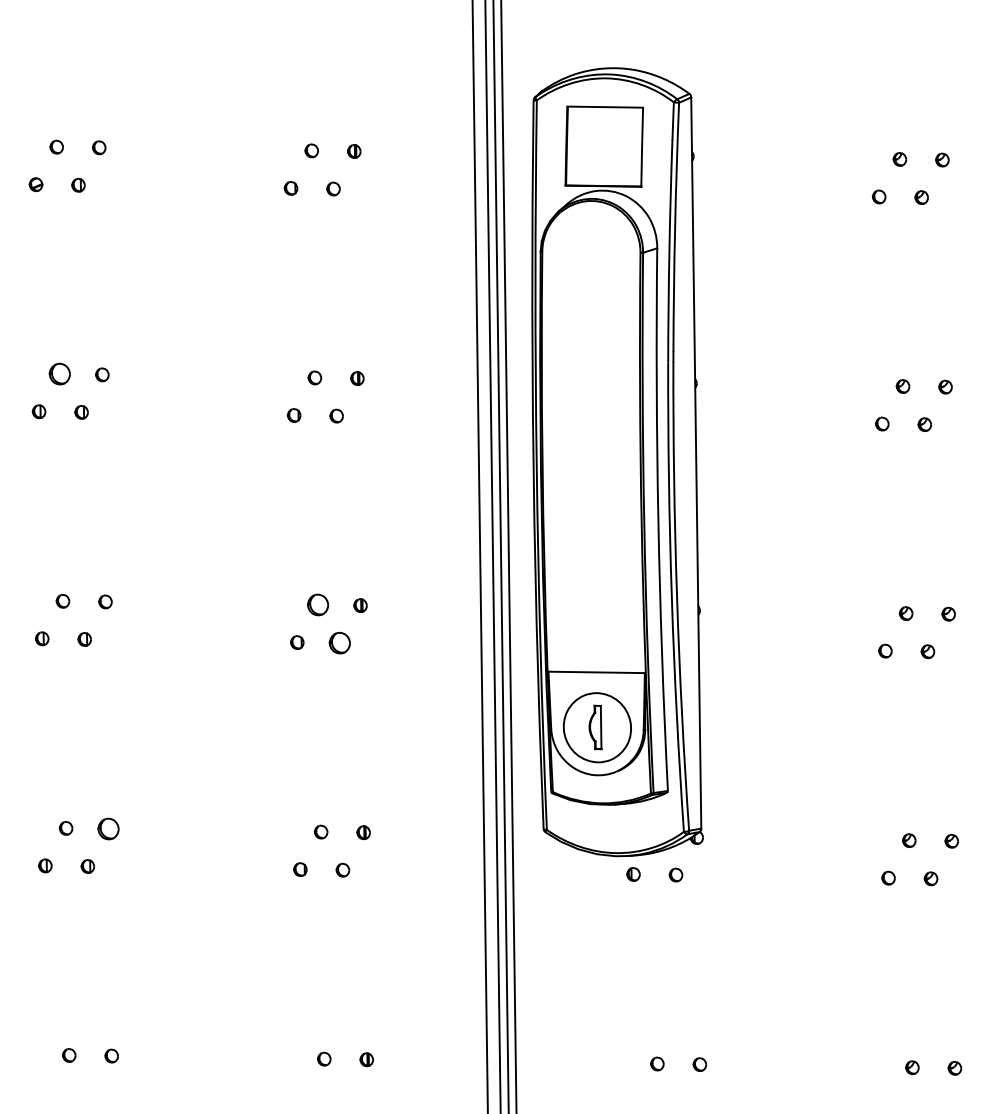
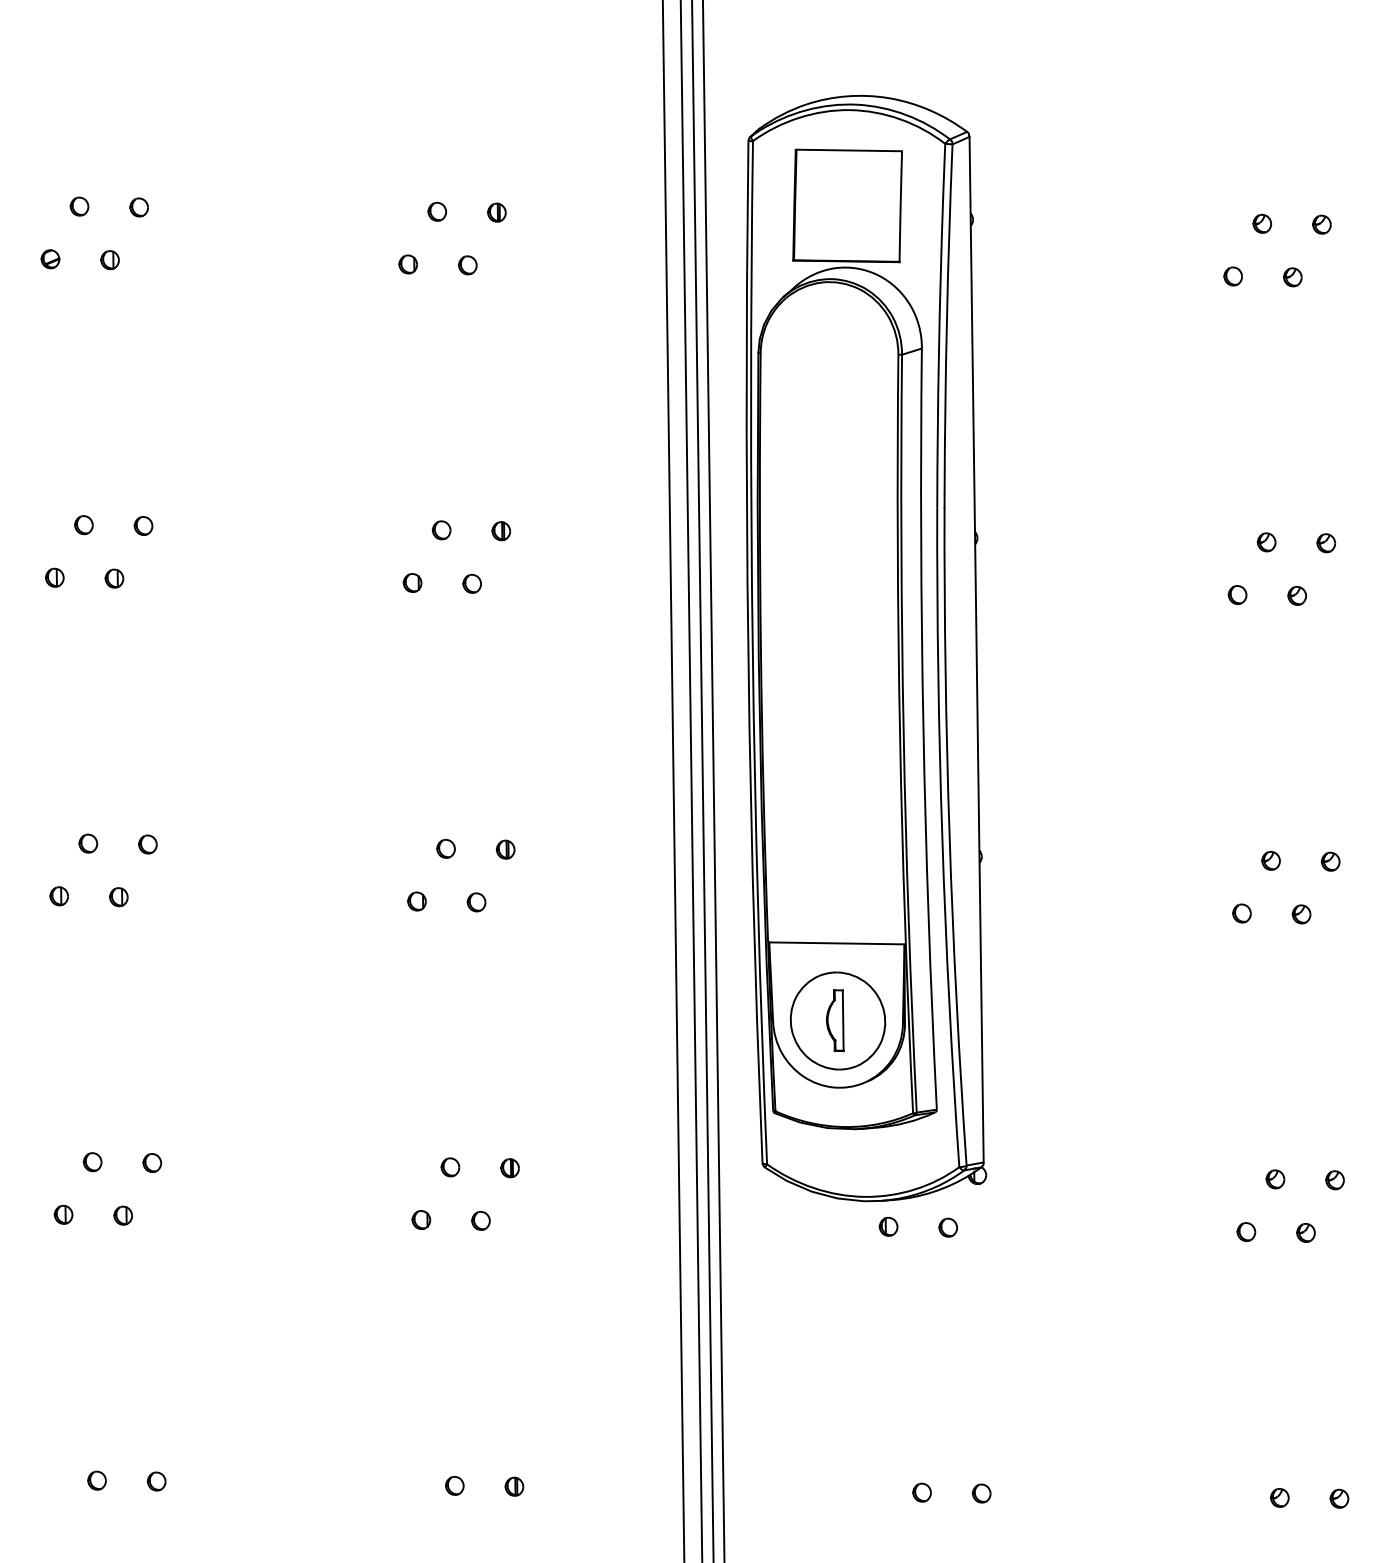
part: (59, 374) -> (83, 525), size x0.62
part: (317, 604) -> (445, 848), size x0.62
part: (339, 643) -> (476, 902), size x0.62
part: (108, 828) -> (152, 1162), size x0.62

